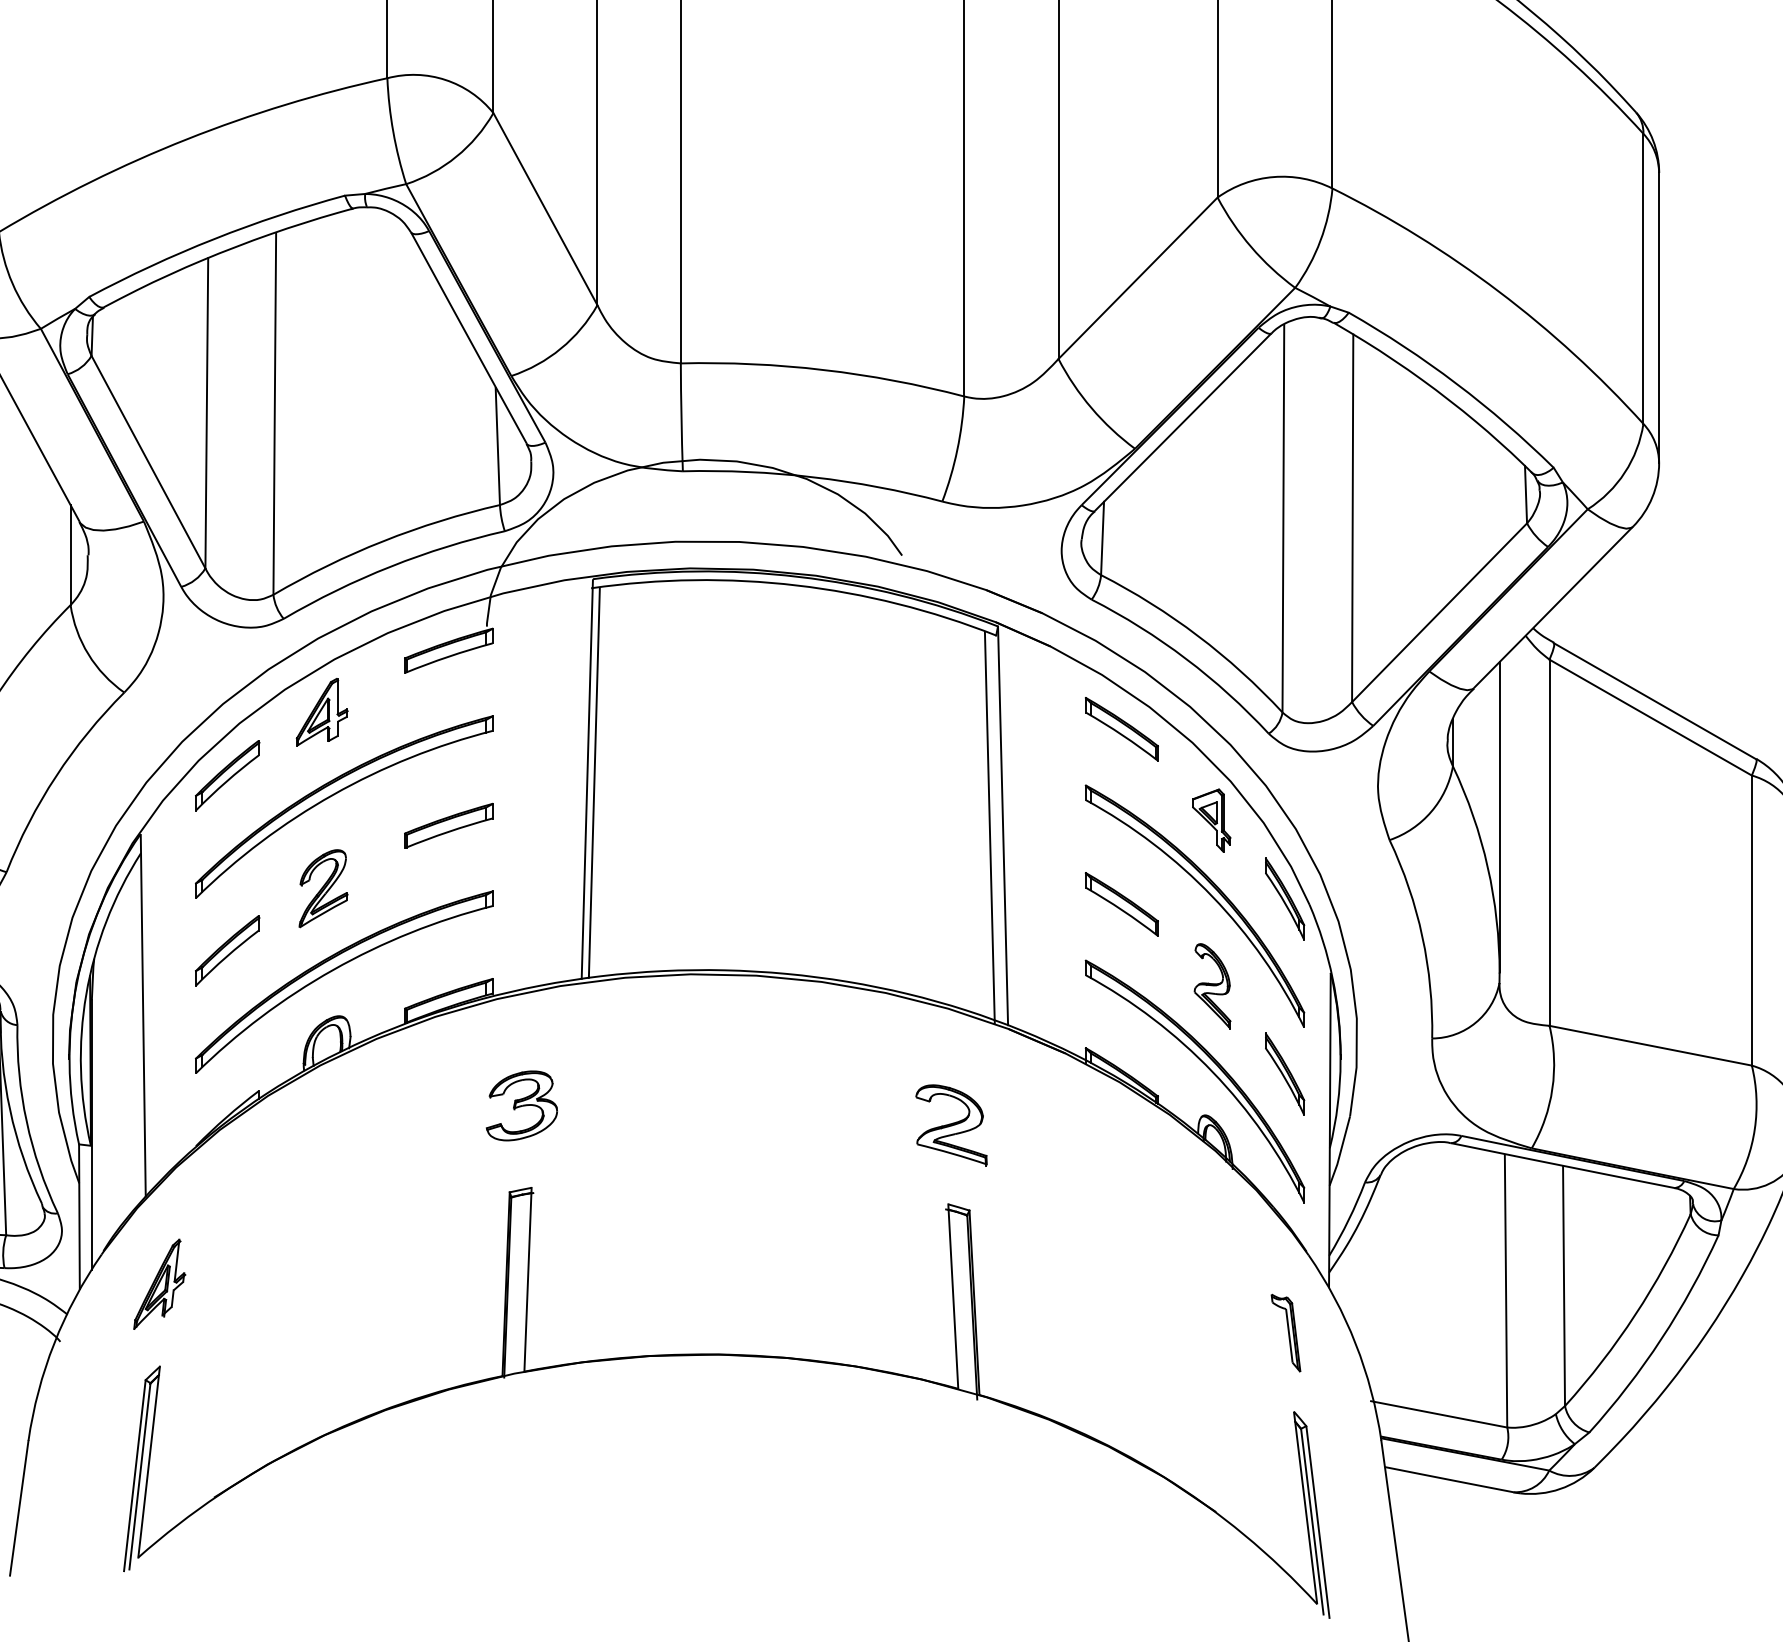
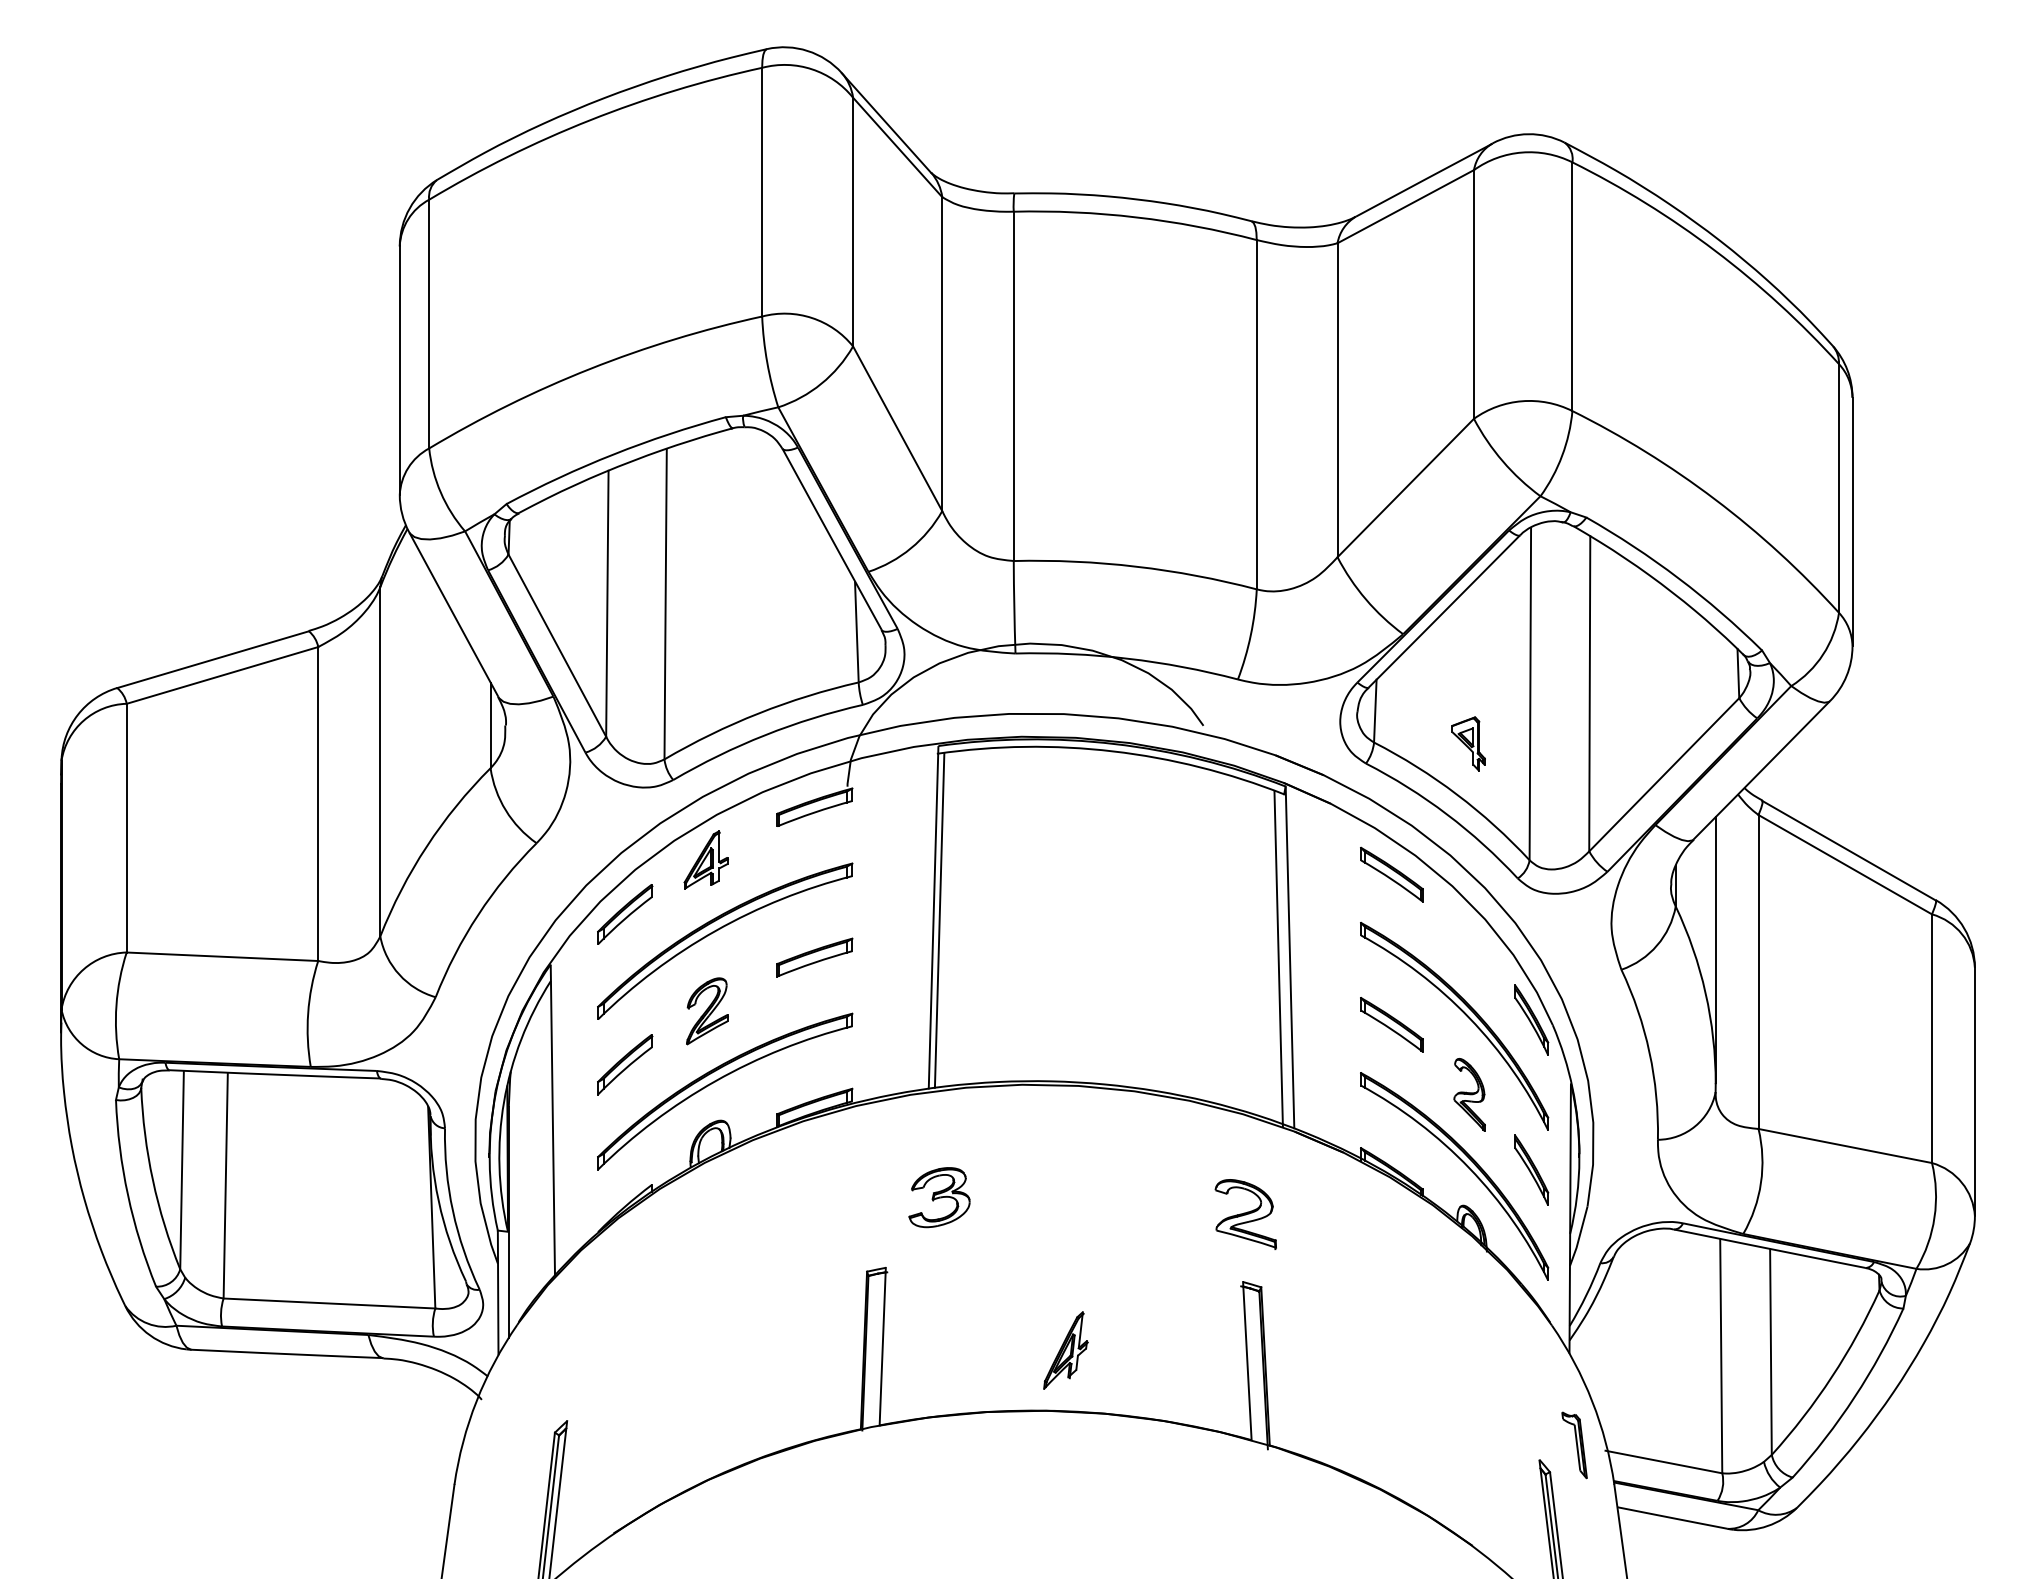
part: (1211, 820) -> (1468, 743), moved
part: (521, 1105) -> (939, 1197), moved
part: (159, 1284) -> (1065, 1350), moved
part: (1285, 1333) -> (1574, 1445), moved

